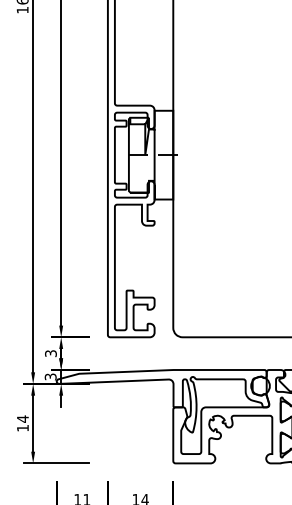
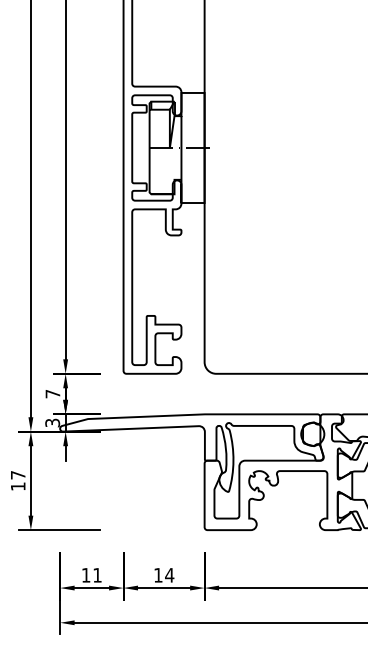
text: (50, 353) -> (52, 393), 3 -> 7
text: (23, 418) -> (18, 474), 14 -> 17

